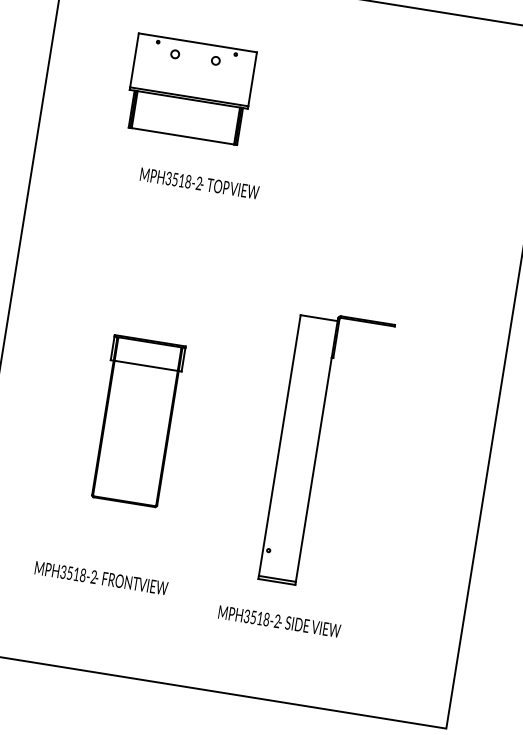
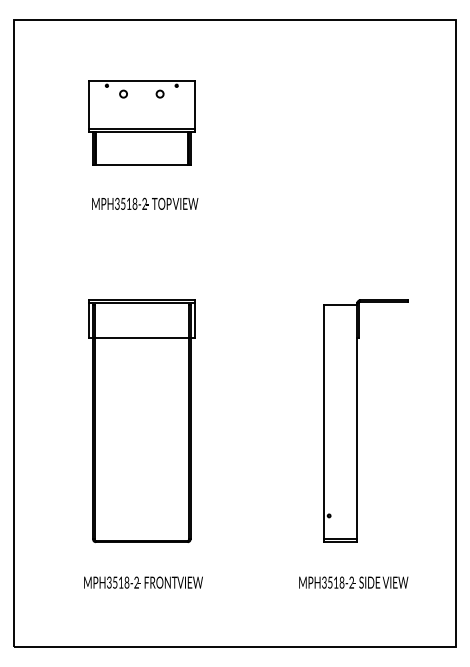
text: (200, 183) -> (145, 203), moved
part: (136, 420) -> (141, 420), size x1.67
part: (317, 449) -> (357, 420), moved
text: (101, 578) -> (143, 582), moved
text: (279, 621) -> (353, 582), moved

